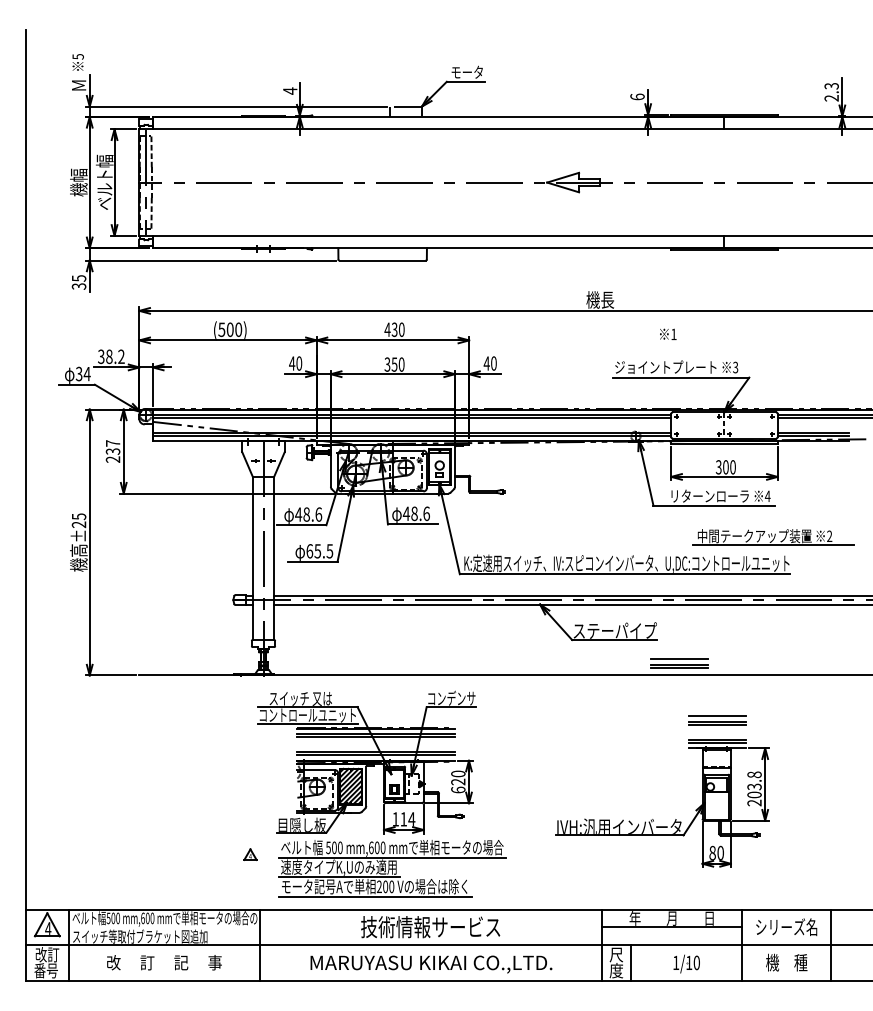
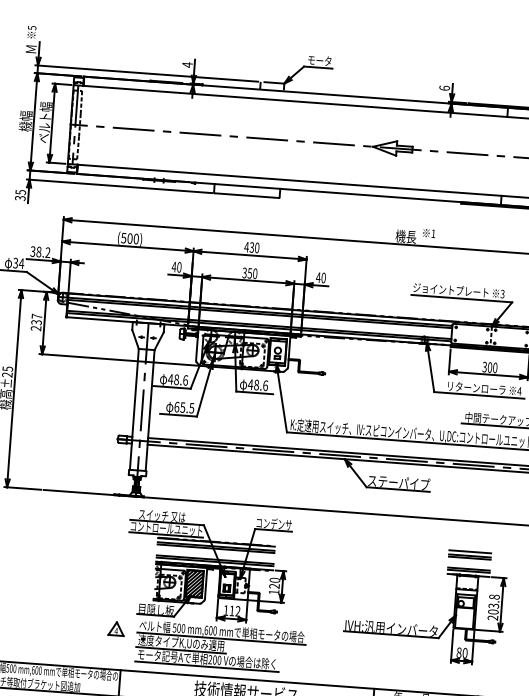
text: (668, 333) -> (429, 232), moved
part: (679, 663) -> (444, 510), removed
text: (458, 789) -> (274, 591), 620 -> 120
text: (411, 819) -> (237, 611), 114 -> 112
part: (250, 854) -> (116, 628), size x1.67

